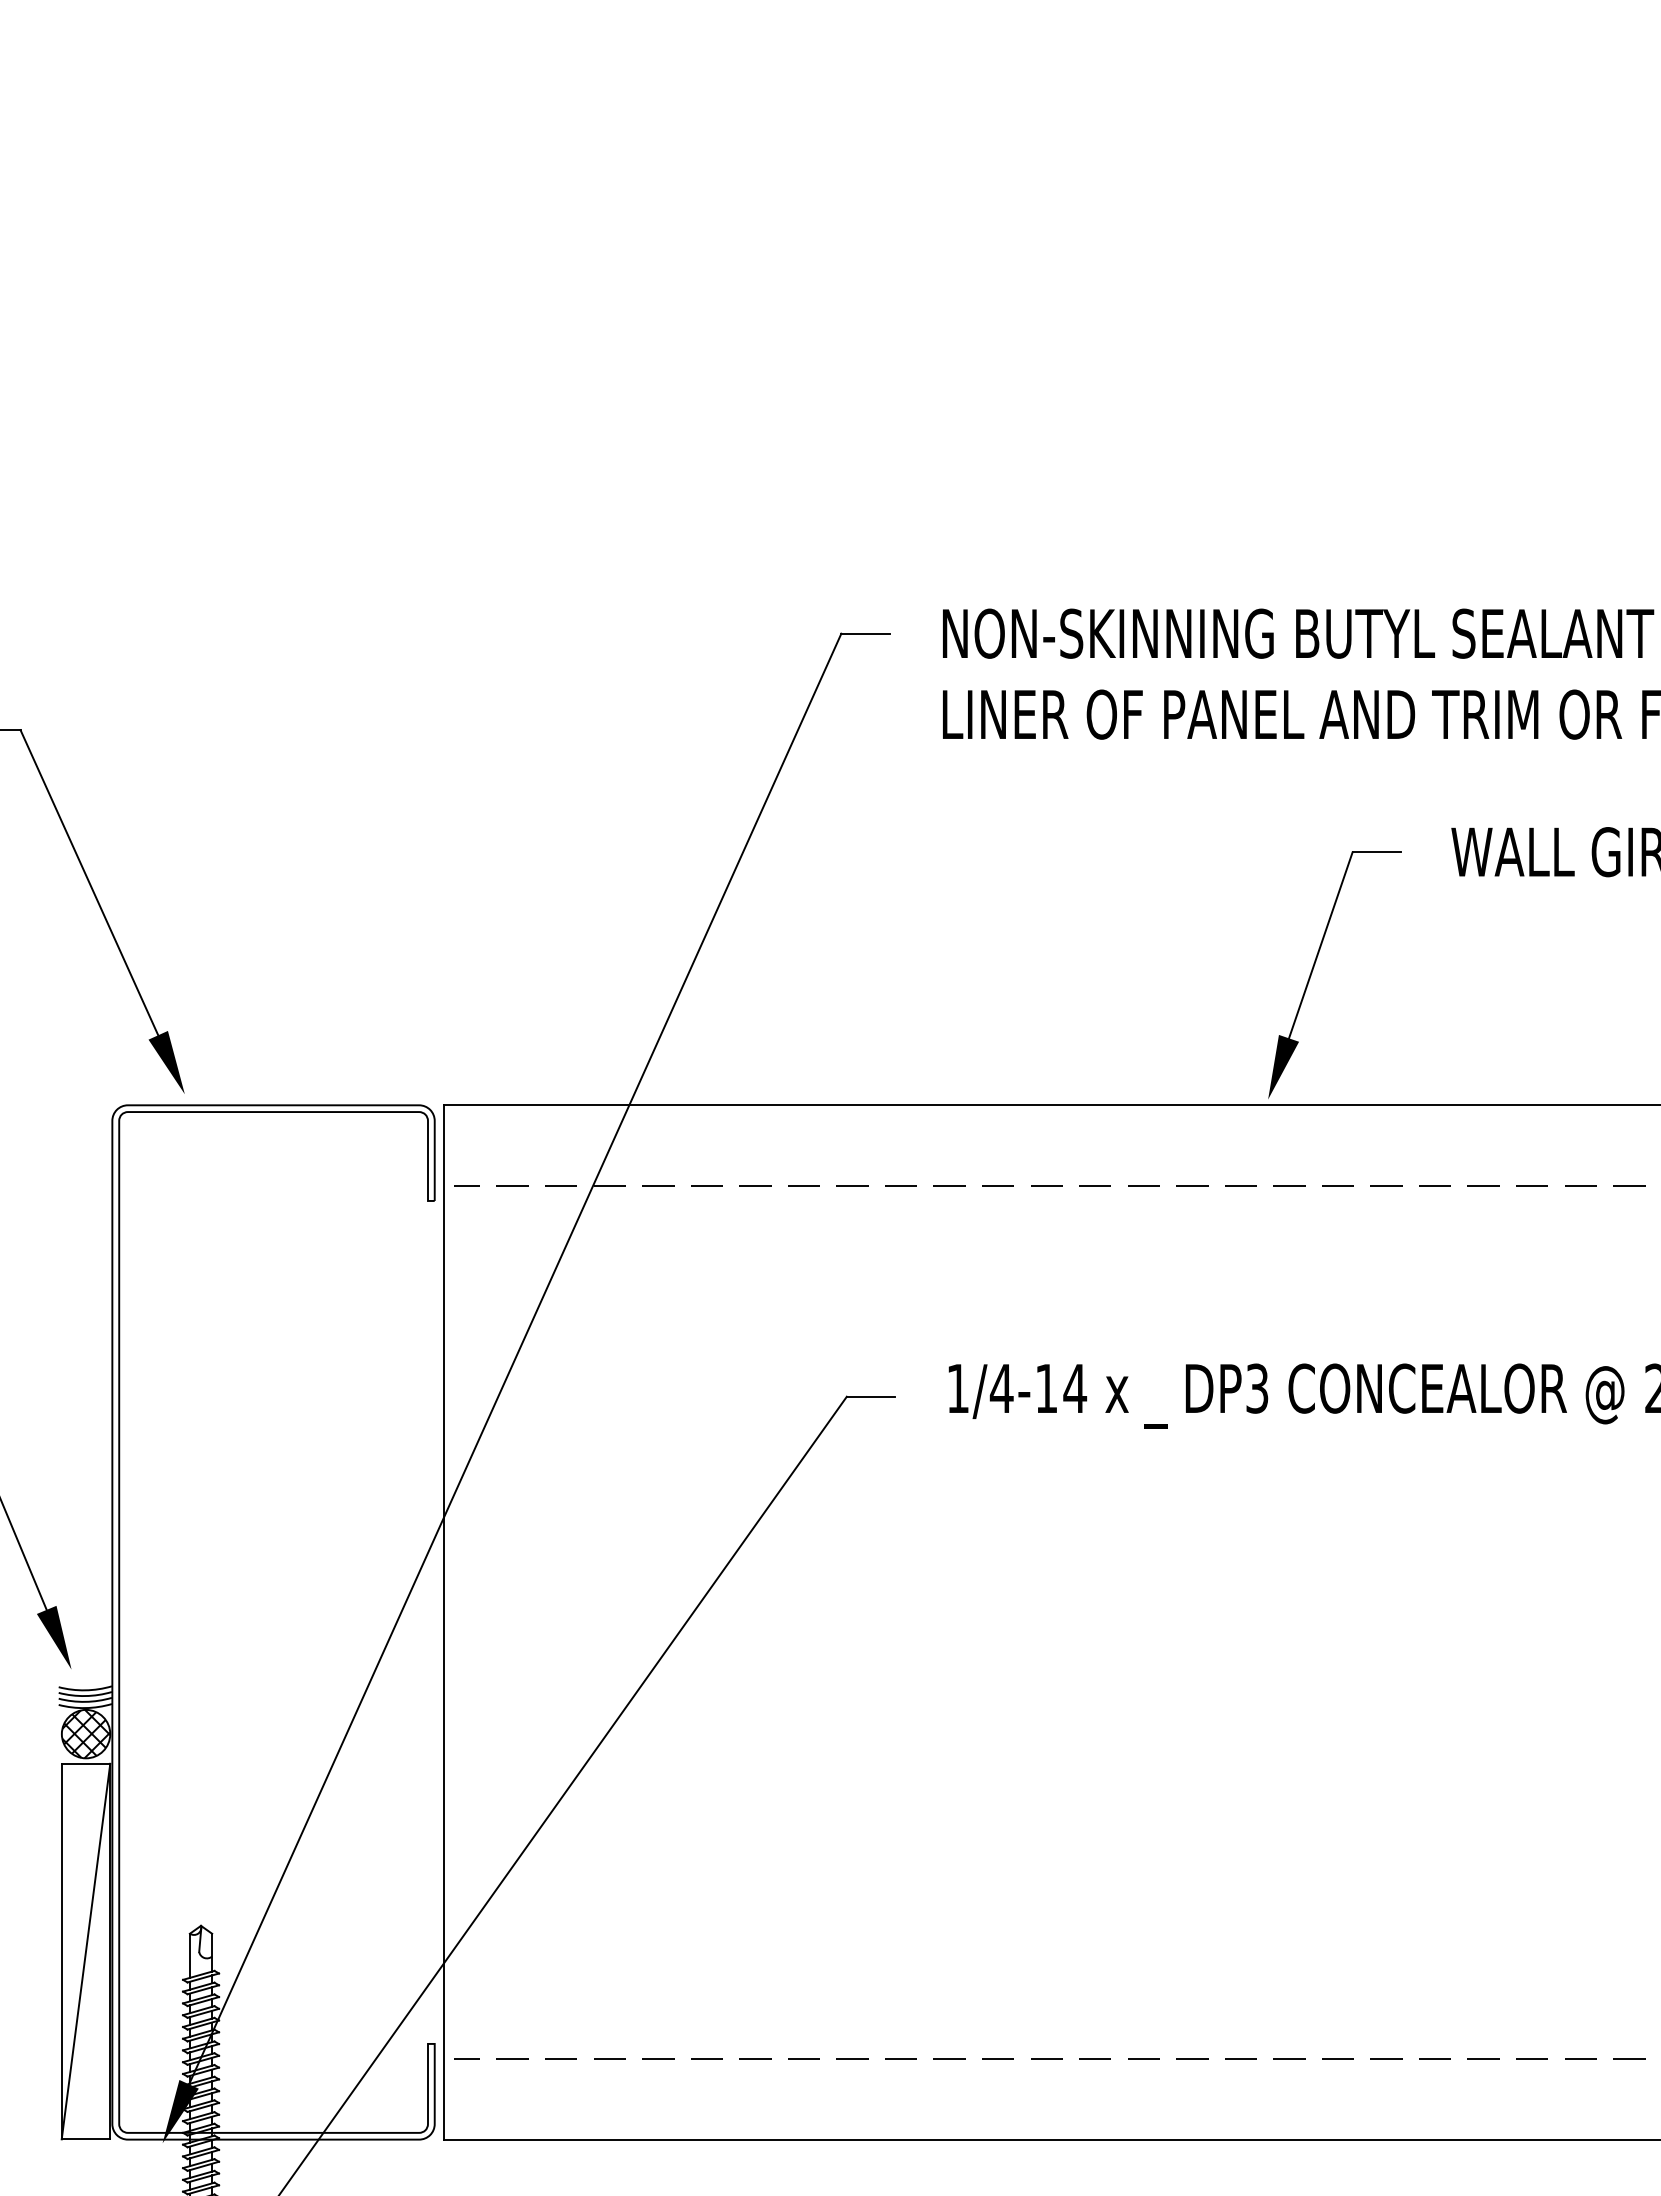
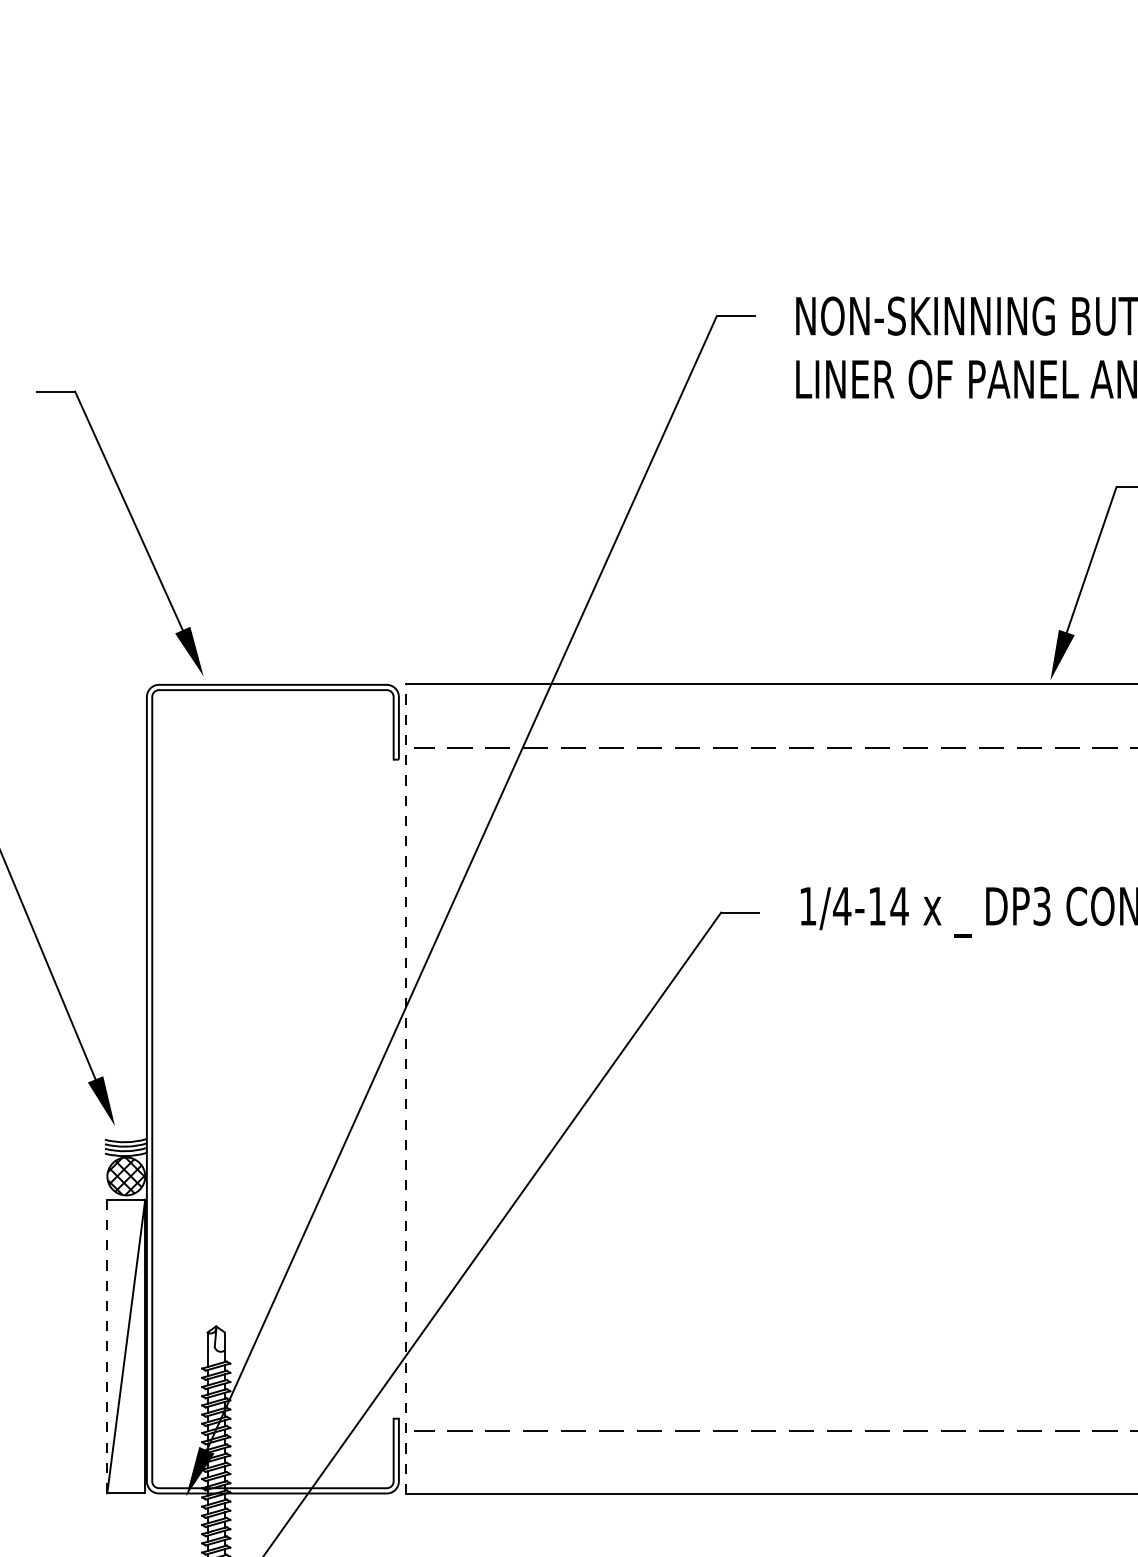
line: (443, 1622) -> (405, 1089), solid -> dashed
line: (61, 1951) -> (107, 1346), solid -> dashed

